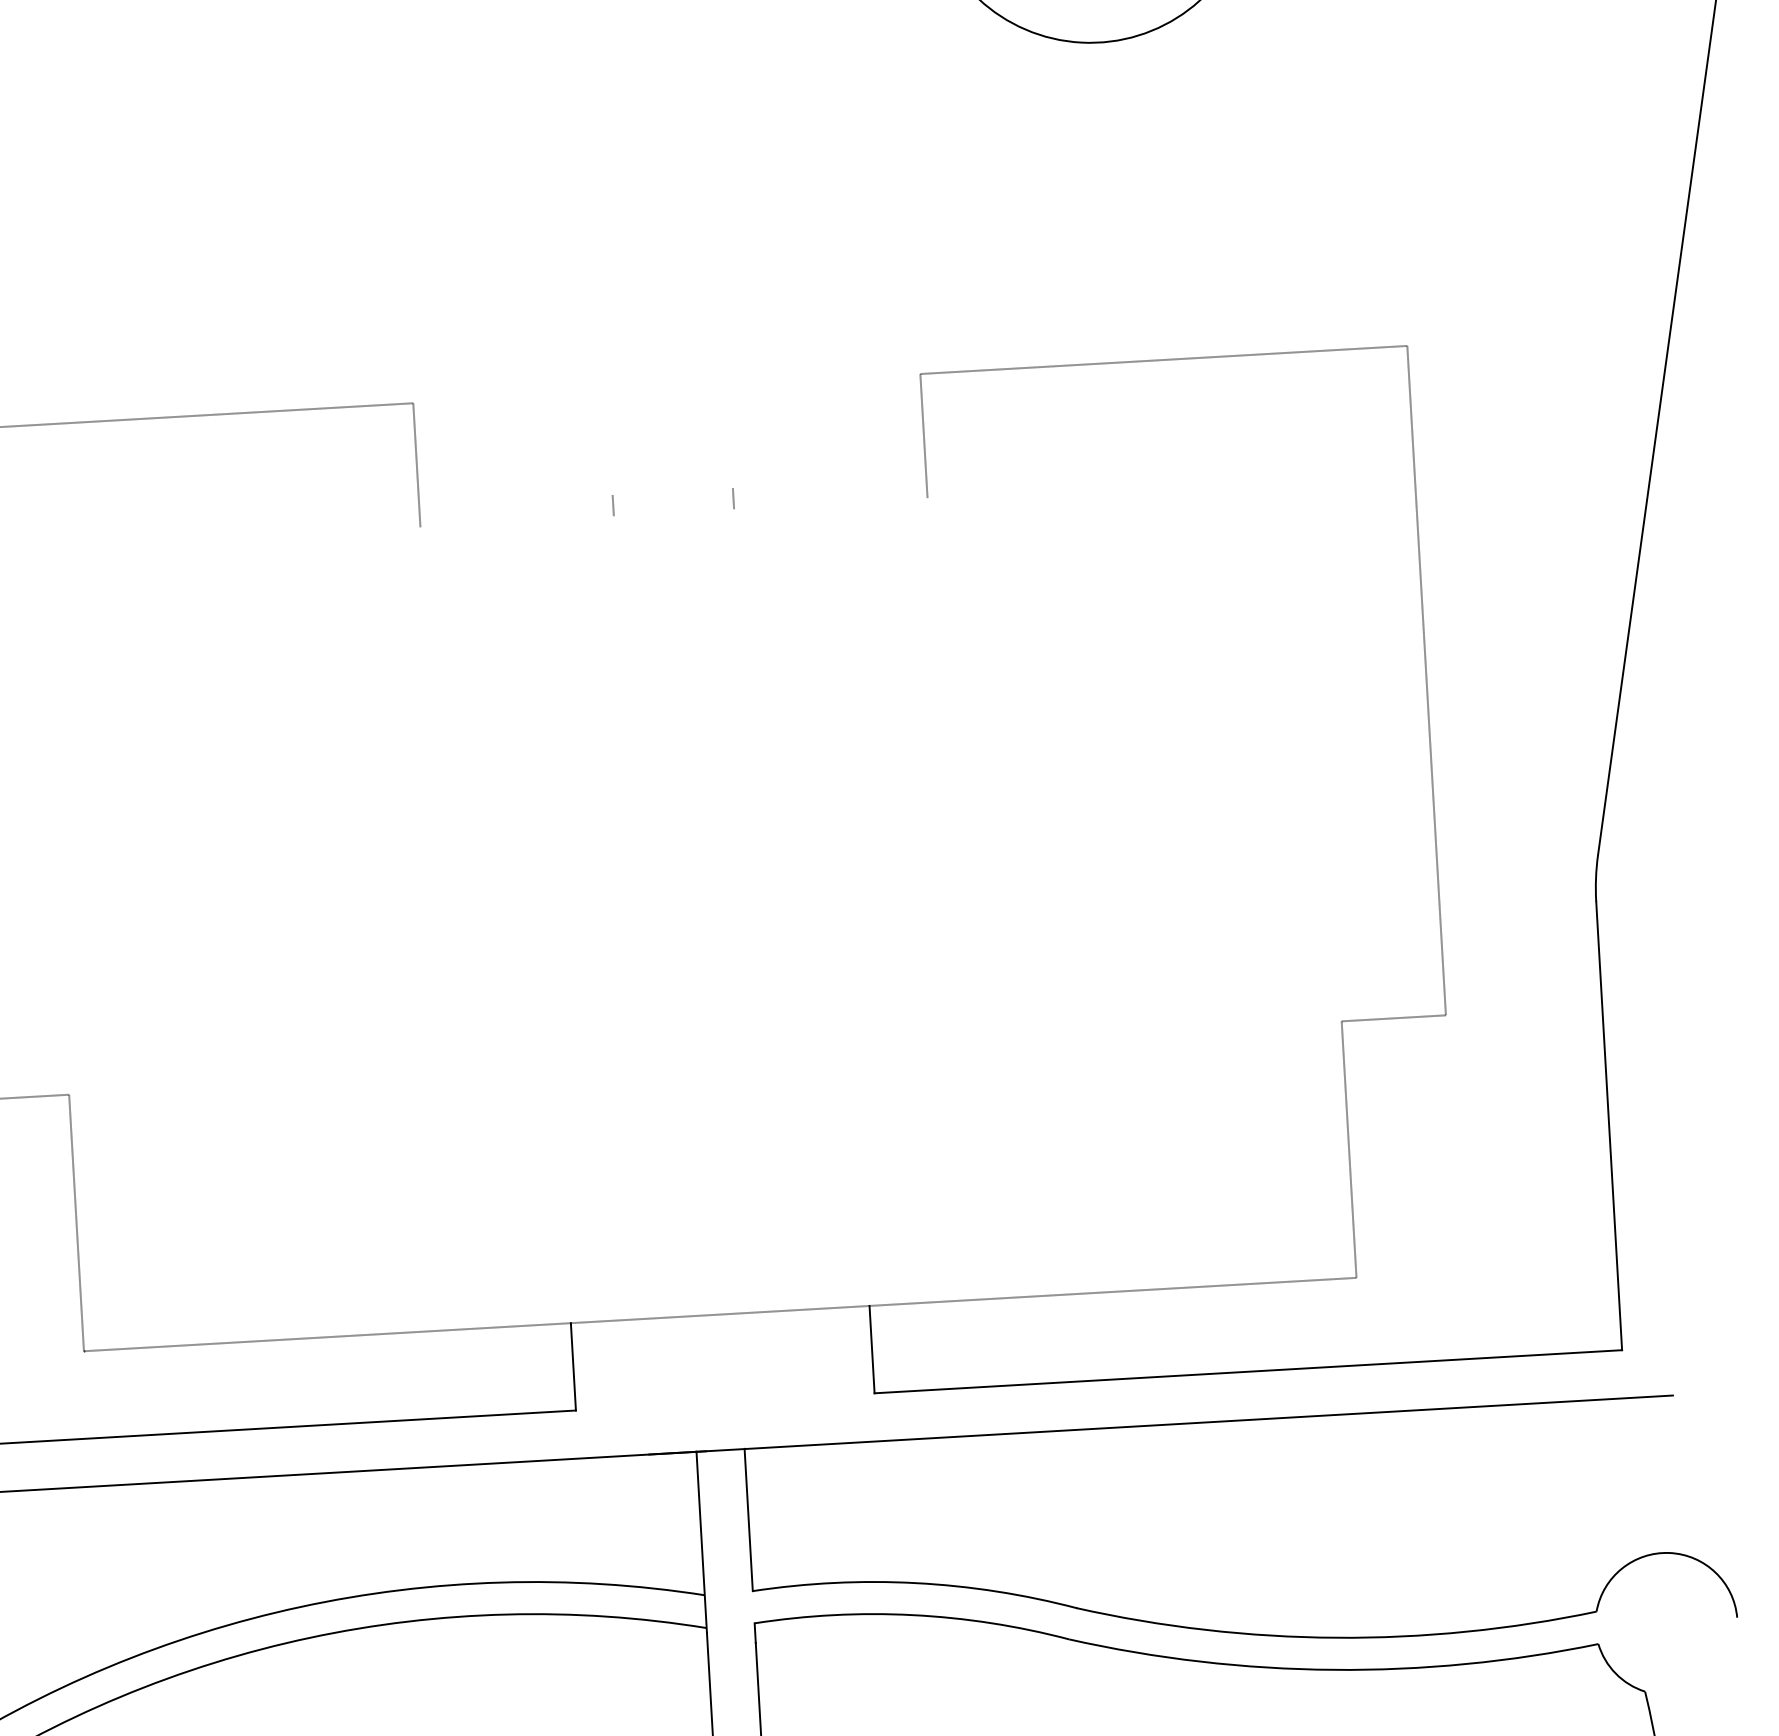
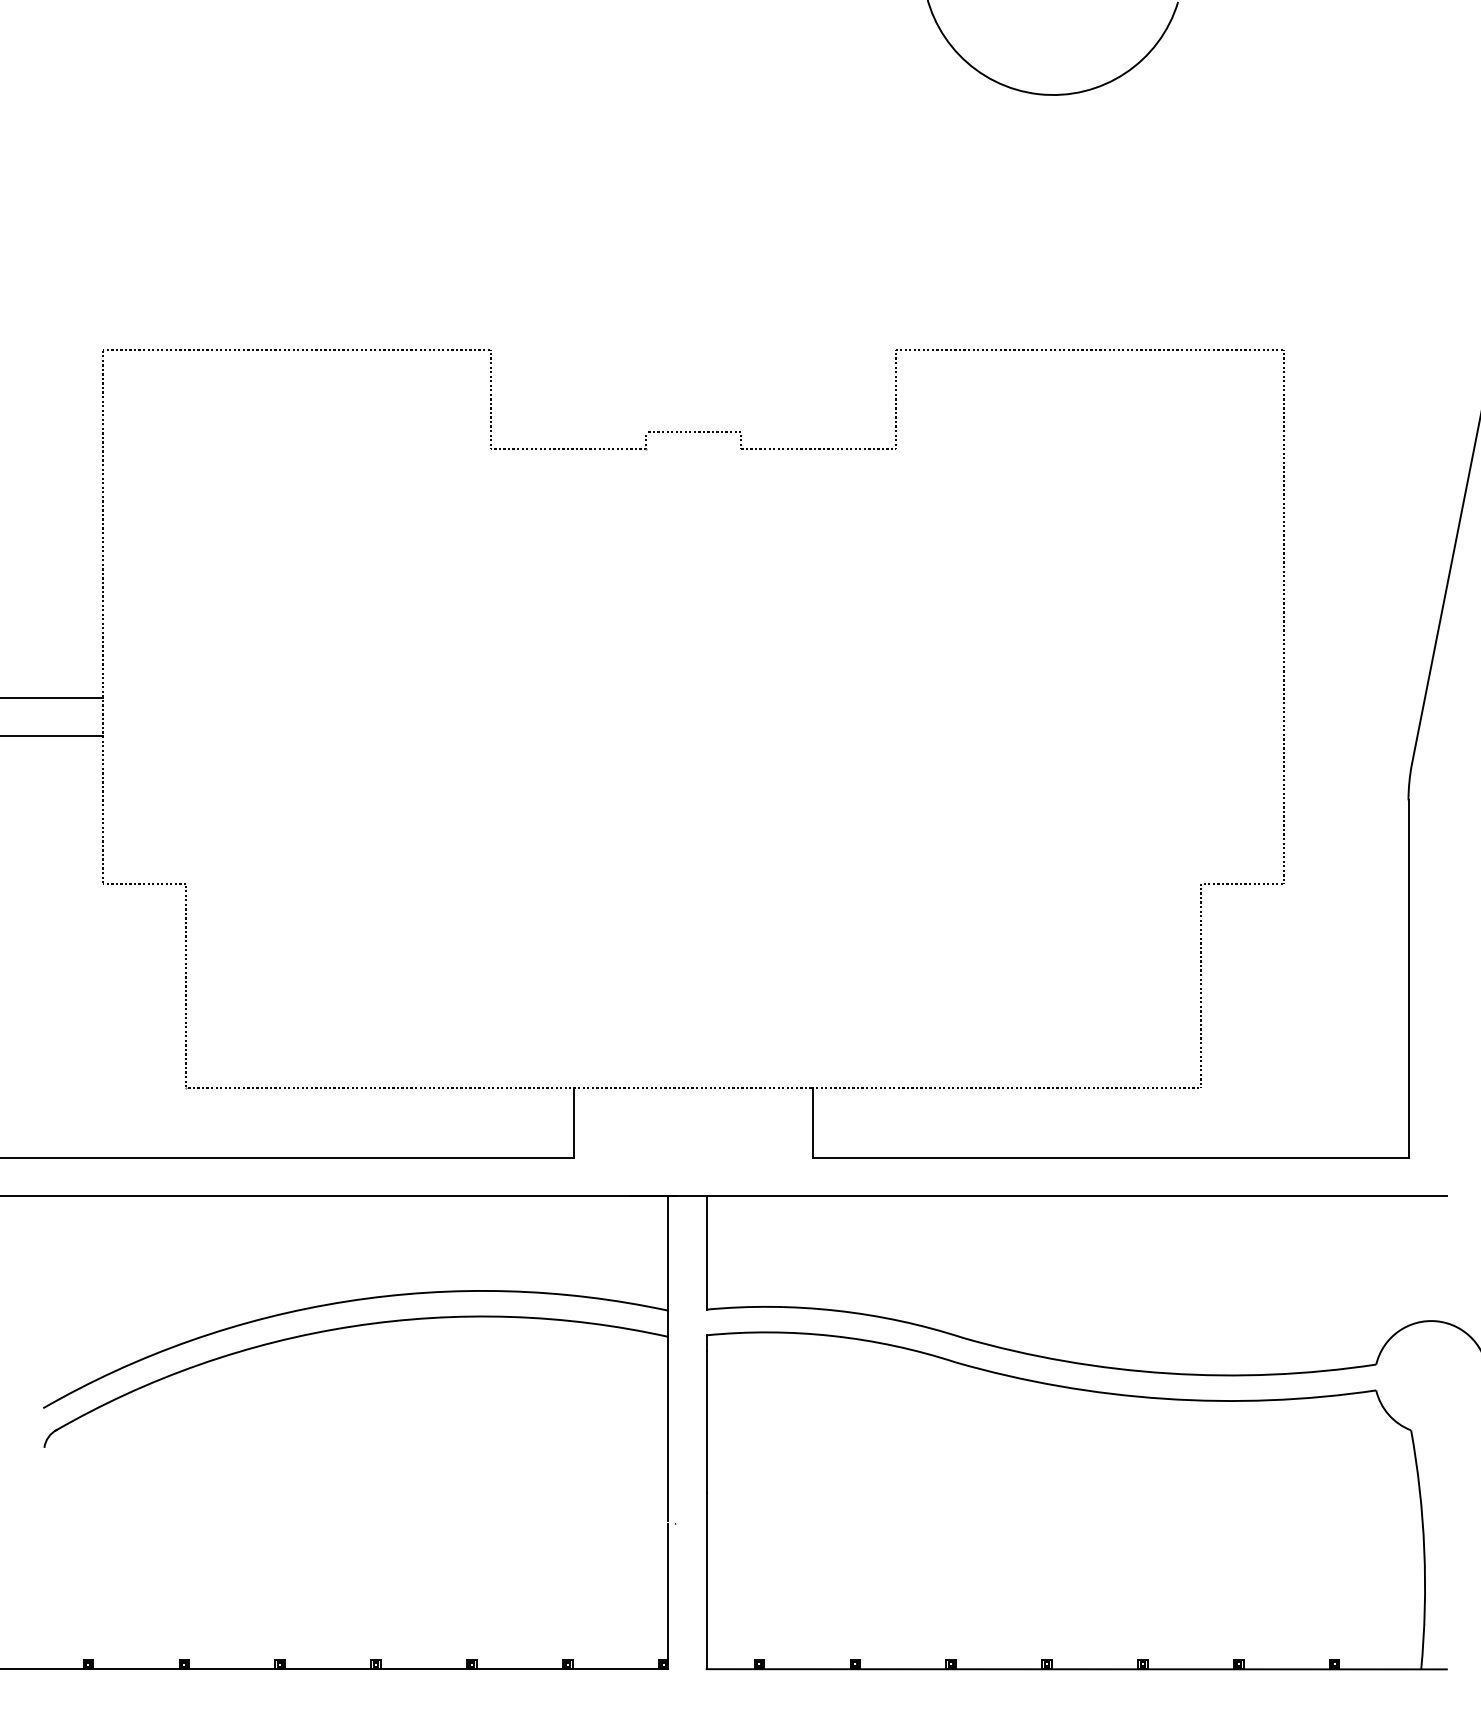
line: (672, 491) -> (693, 432), added
line: (830, 504) -> (818, 449), added
line: (517, 522) -> (568, 449), added

